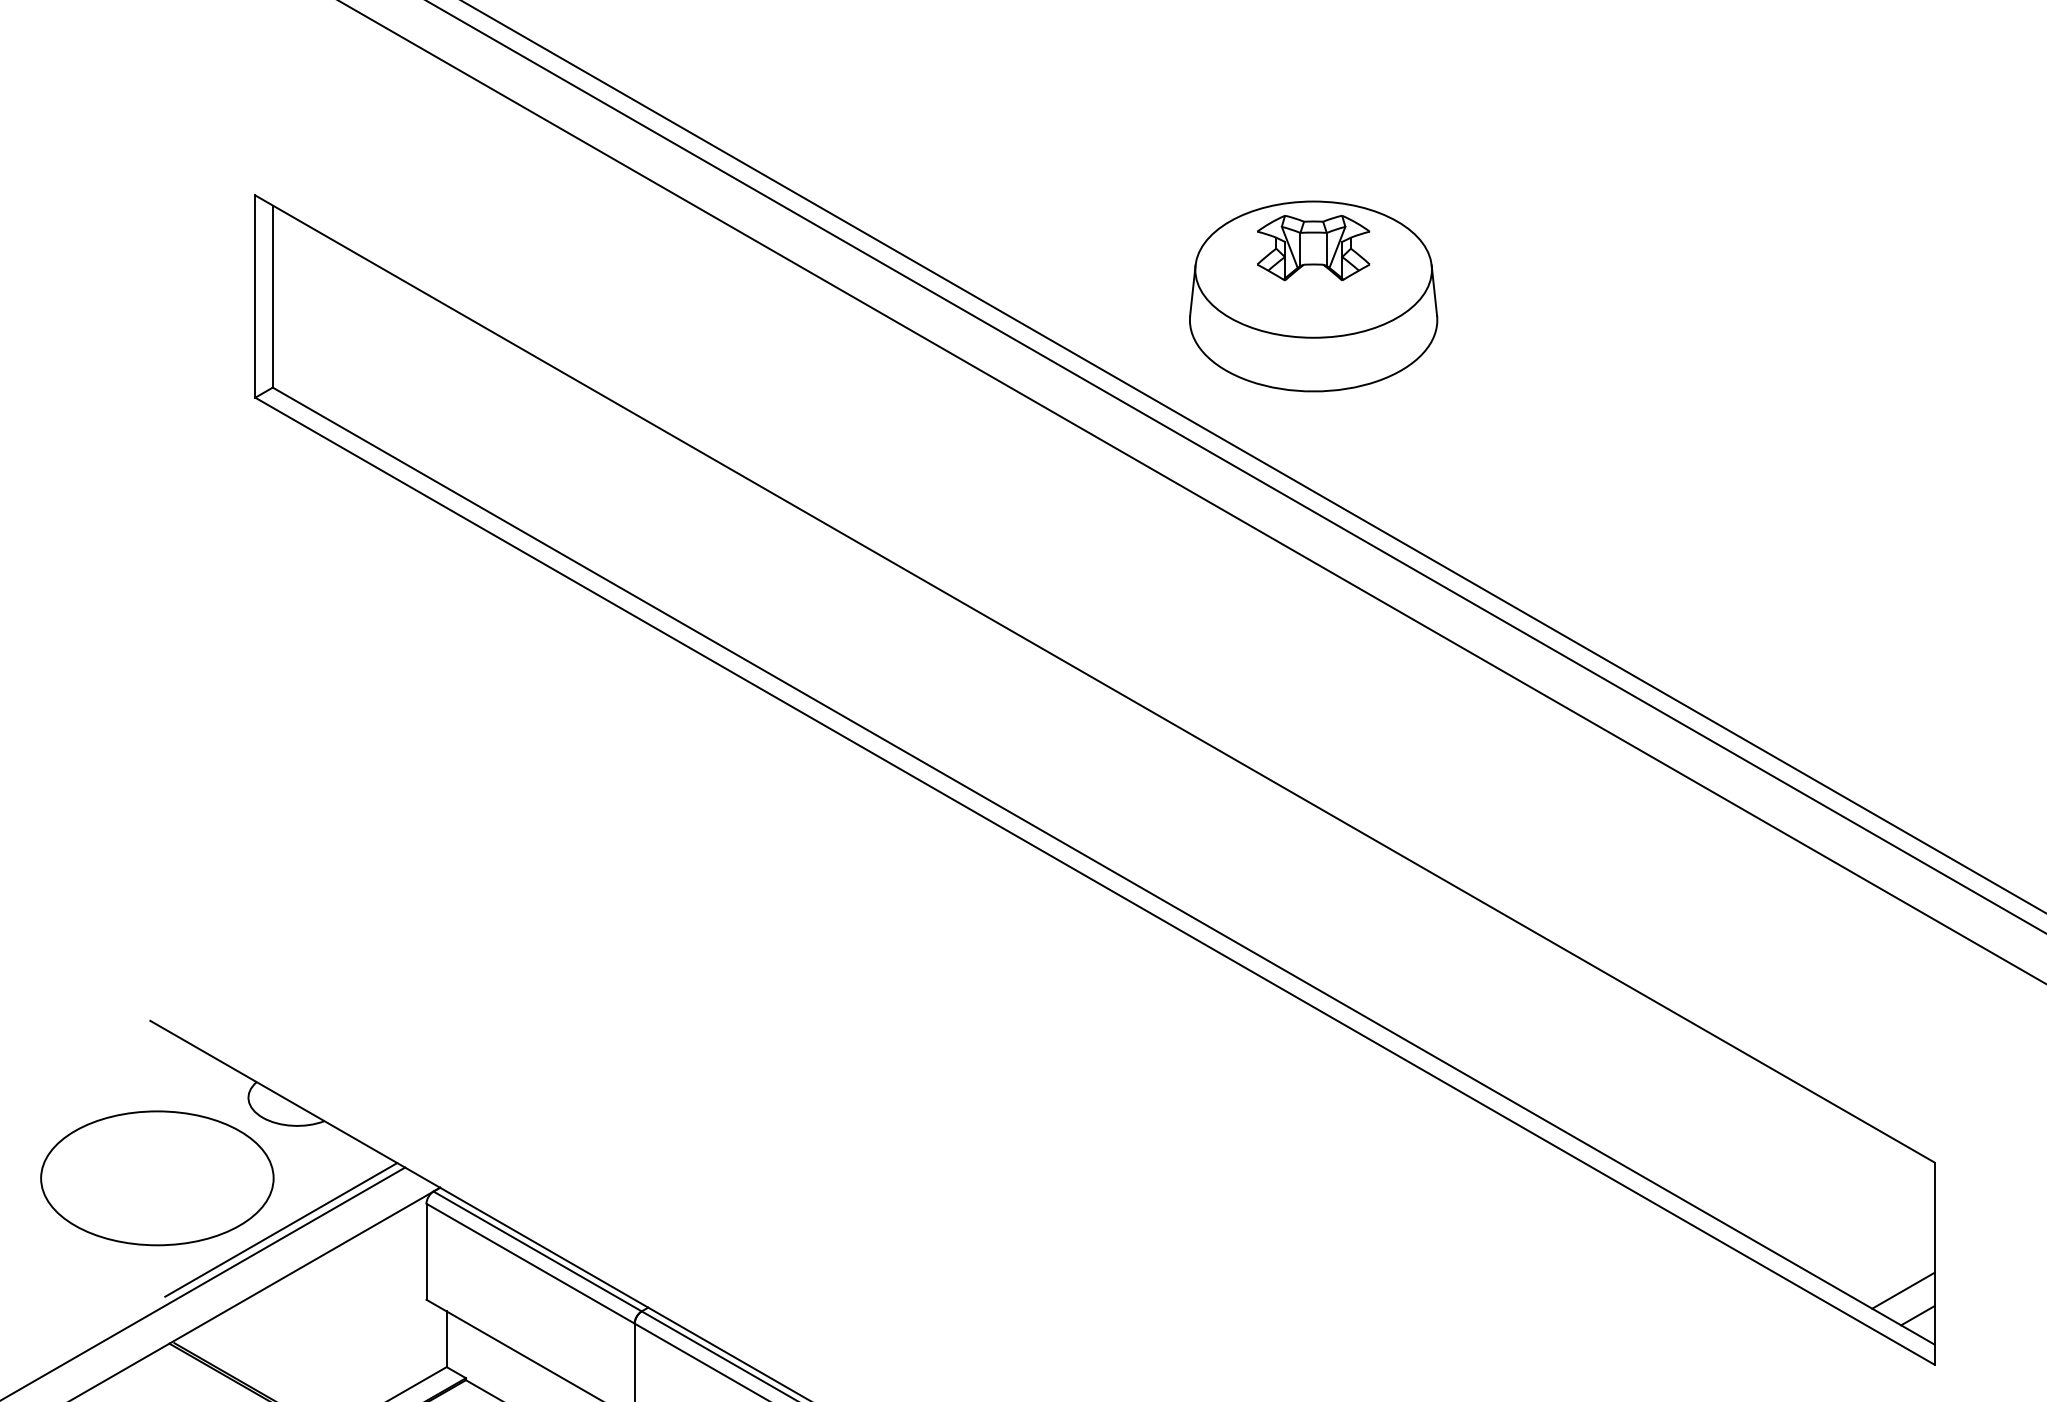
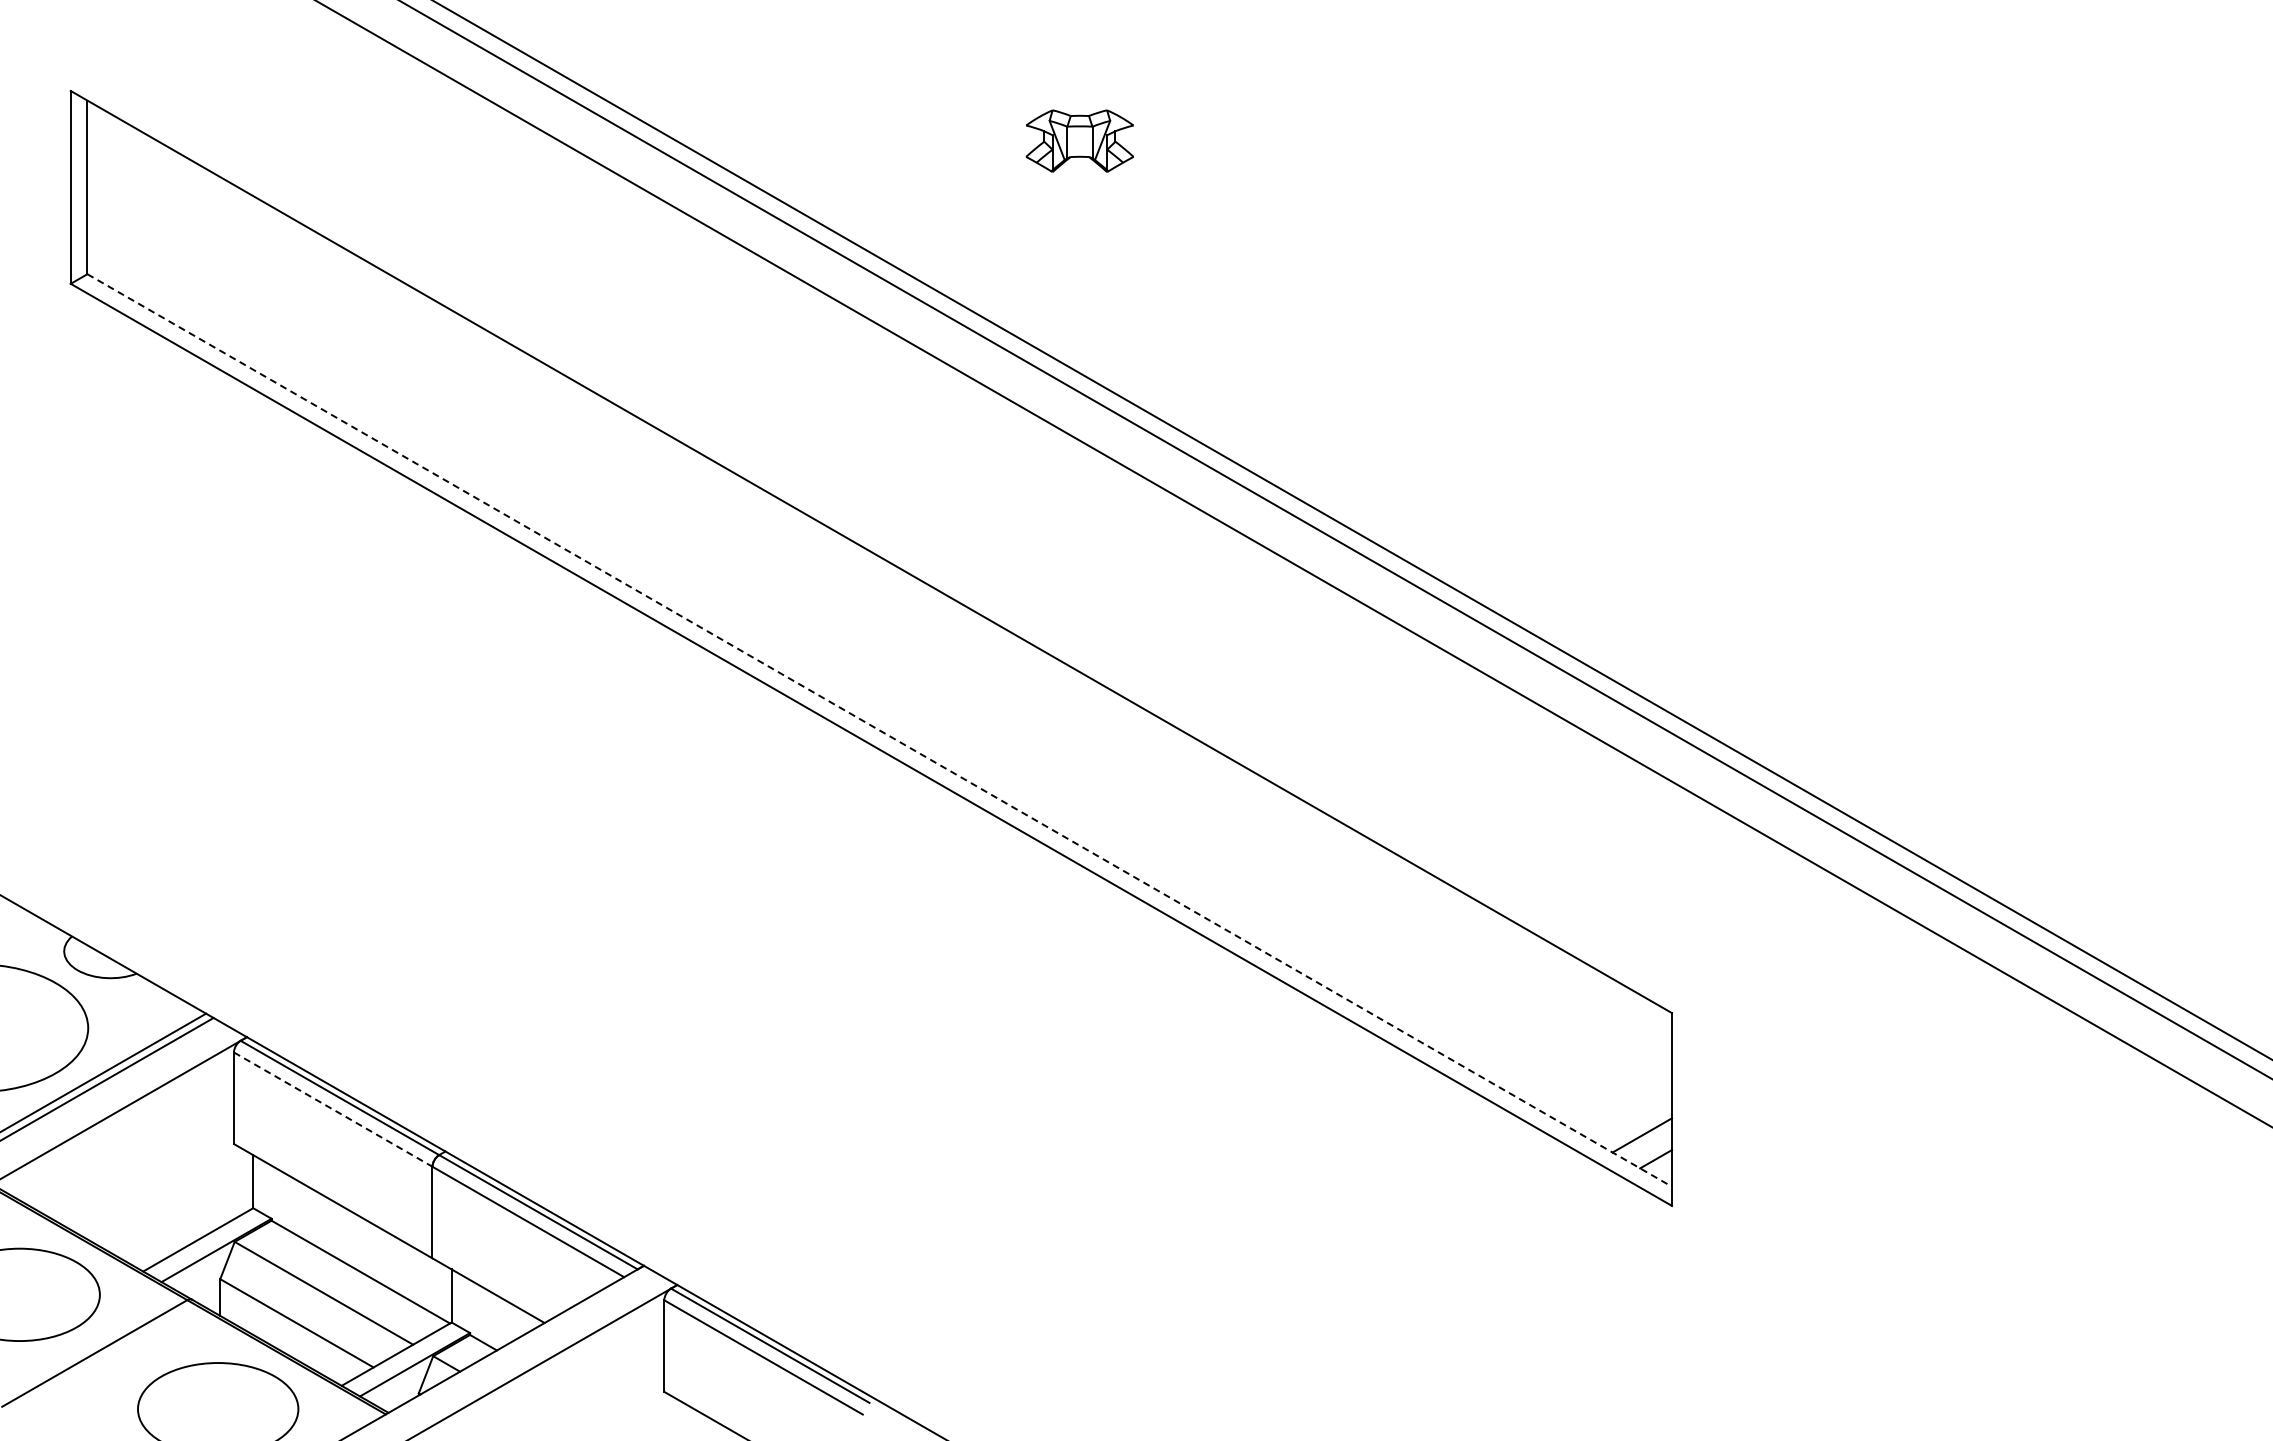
part: (1313, 295) -> (1079, 186), removed
line: (1104, 866) -> (880, 730), solid -> dashed
line: (530, 1263) -> (333, 1109), solid -> dashed

